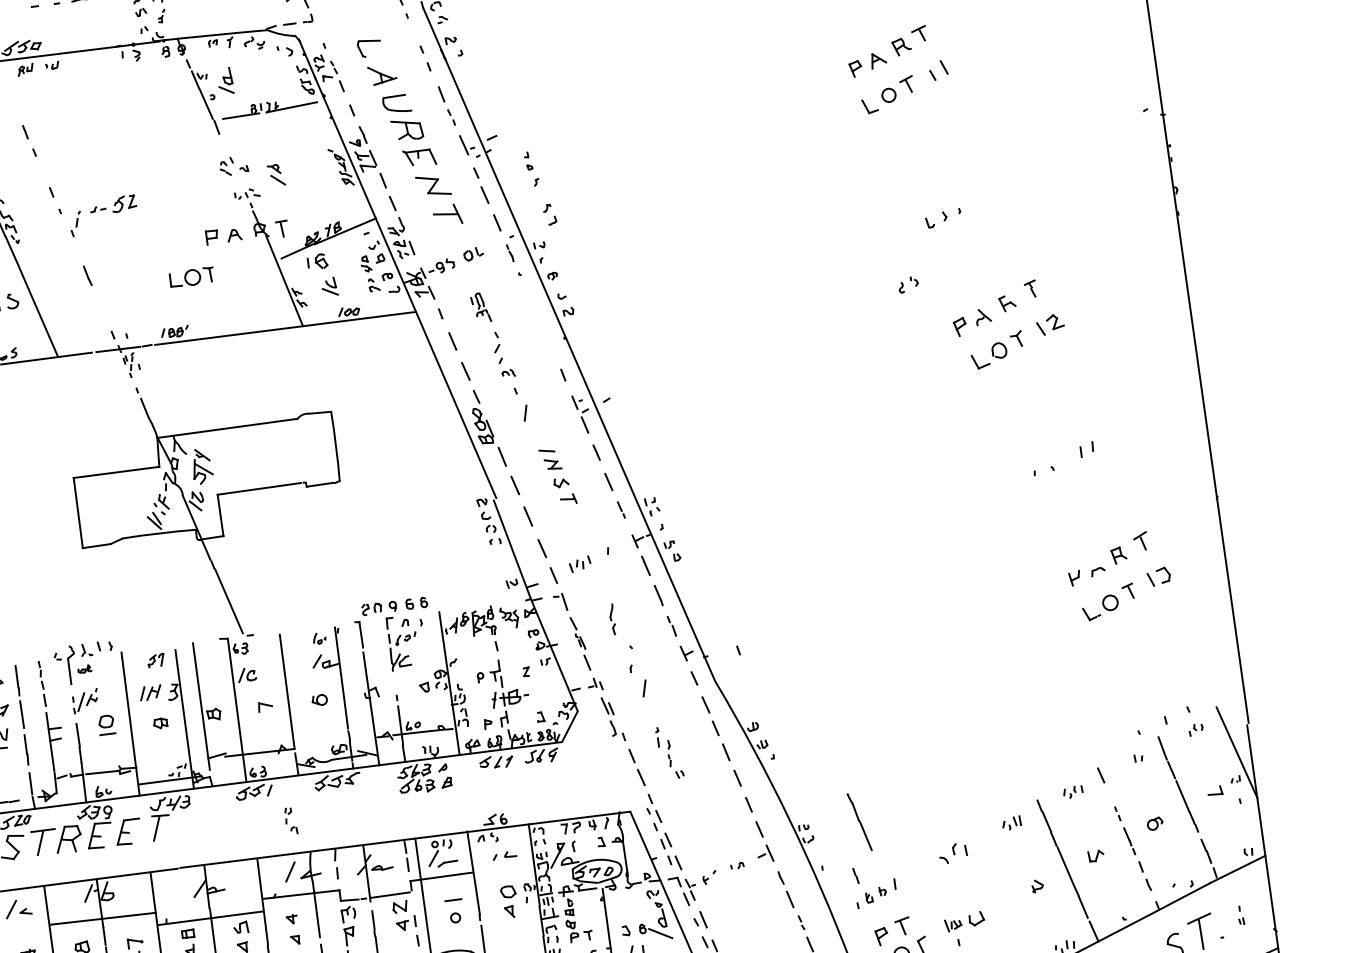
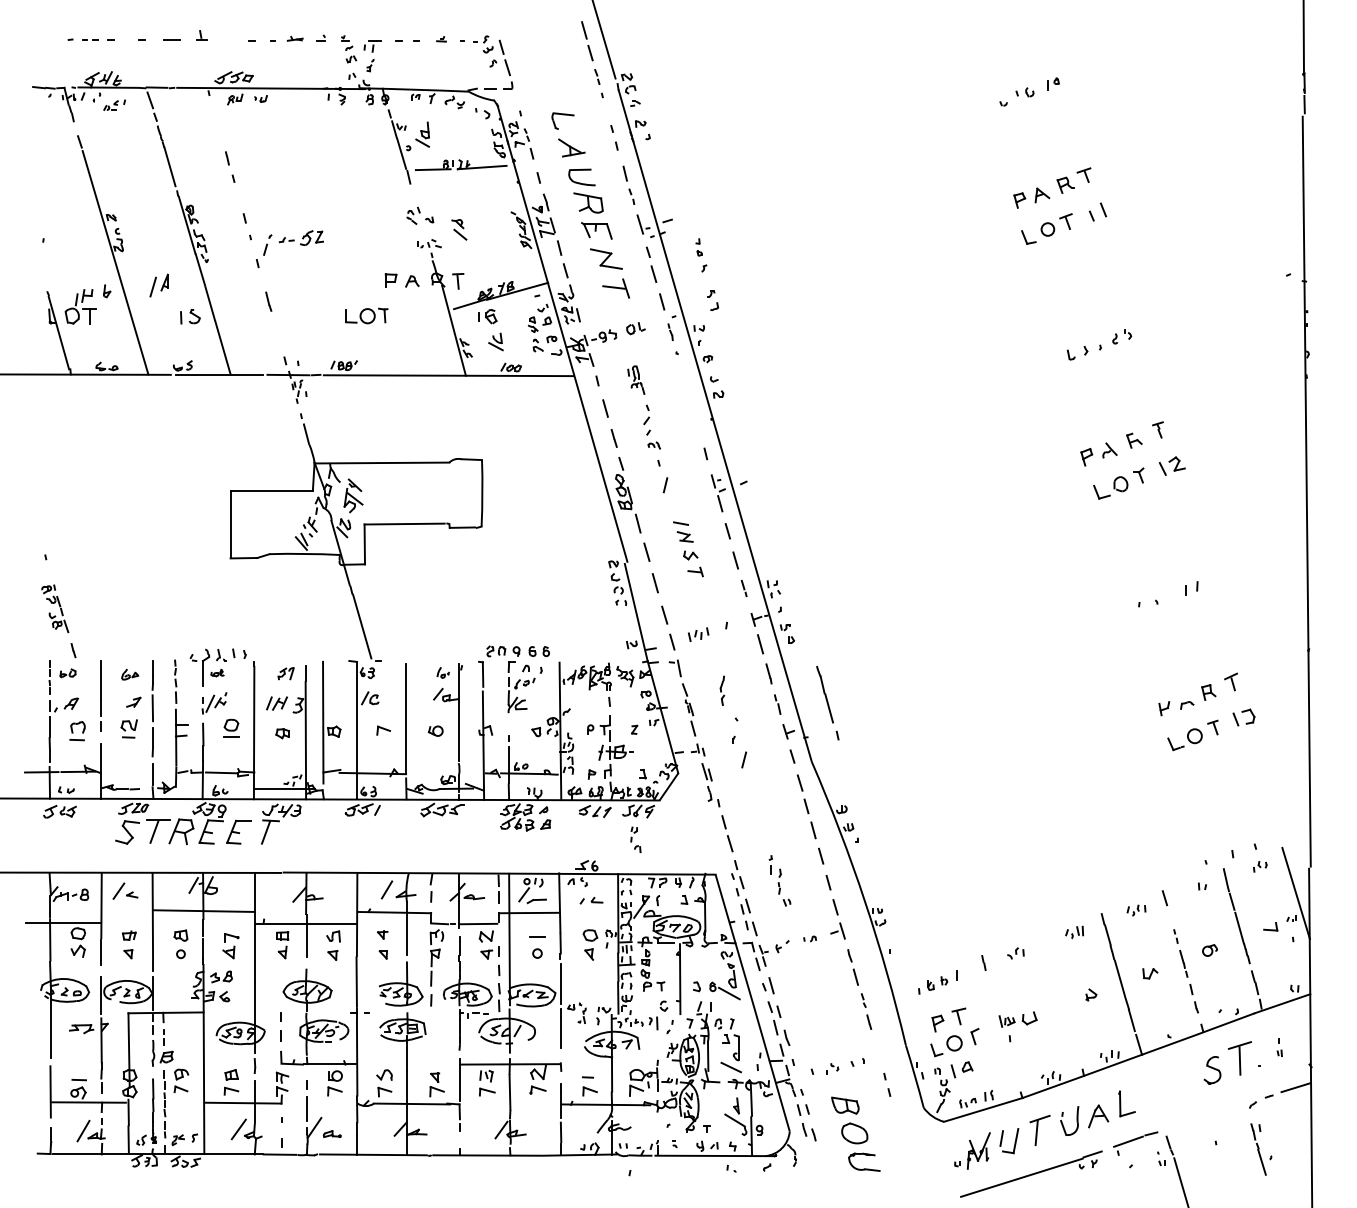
part: (75, 224) -> (263, 251), size x1.43
part: (908, 284) -> (1122, 336), moved
part: (669, 752) -> (779, 880), moved
part: (290, 820) -> (635, 839), moved
line: (859, 822) -> (824, 694), moved
part: (953, 853) -> (1015, 953), size x0.62
line: (855, 875) -> (983, 962), moved

